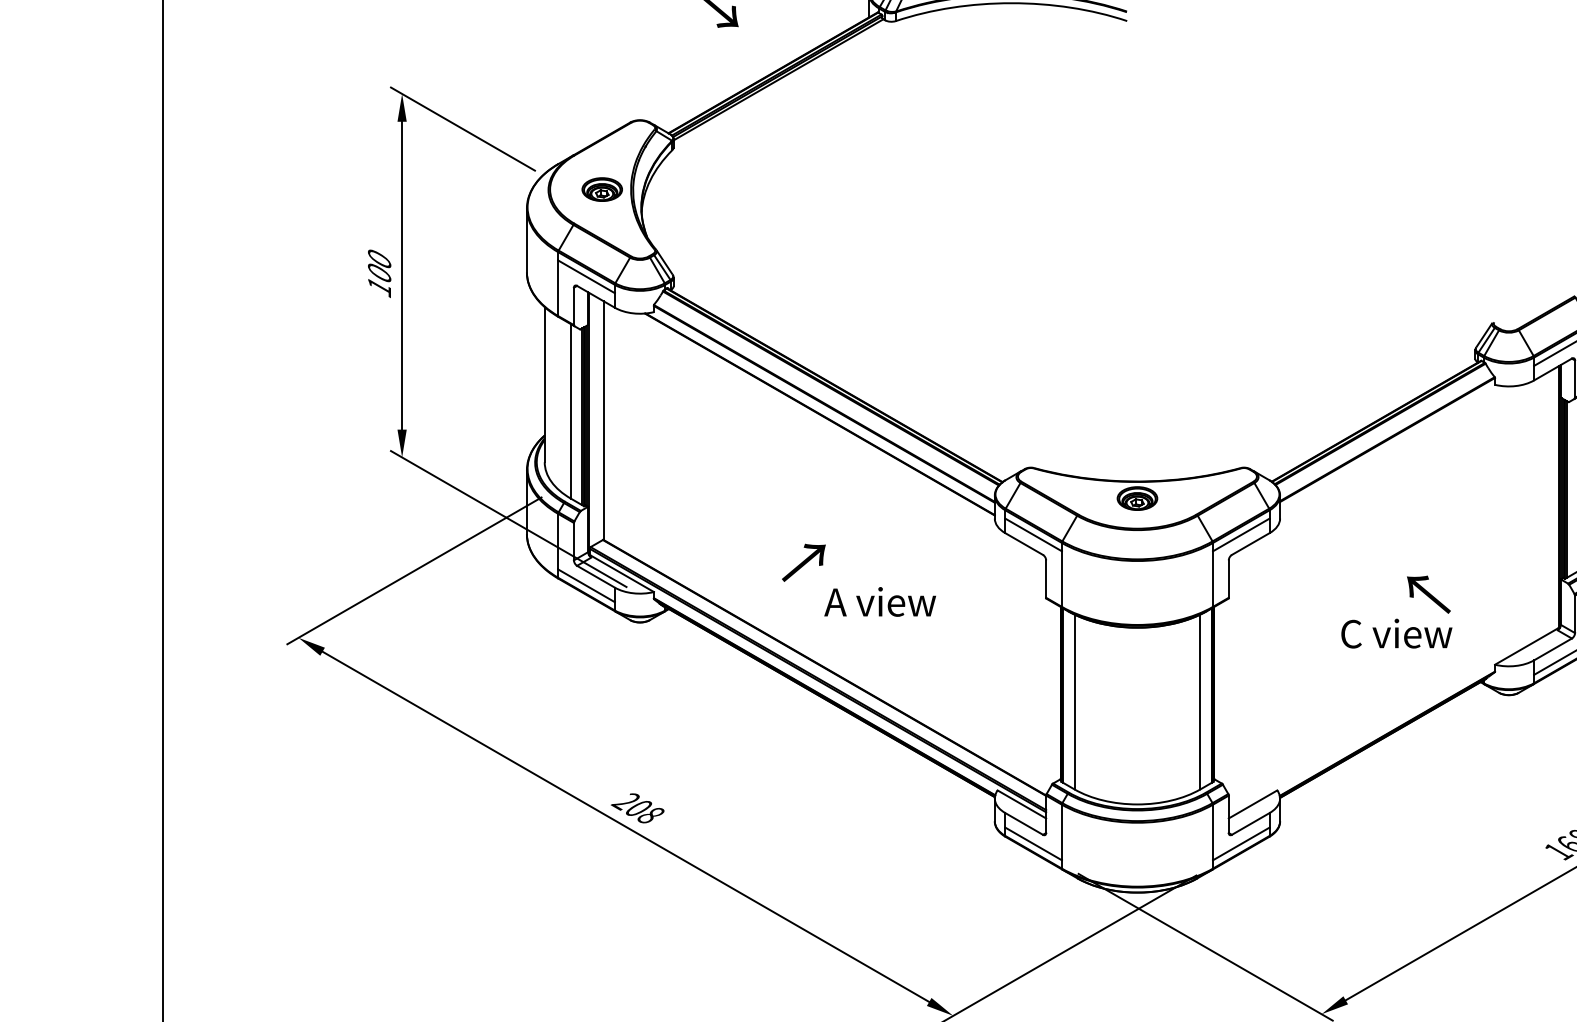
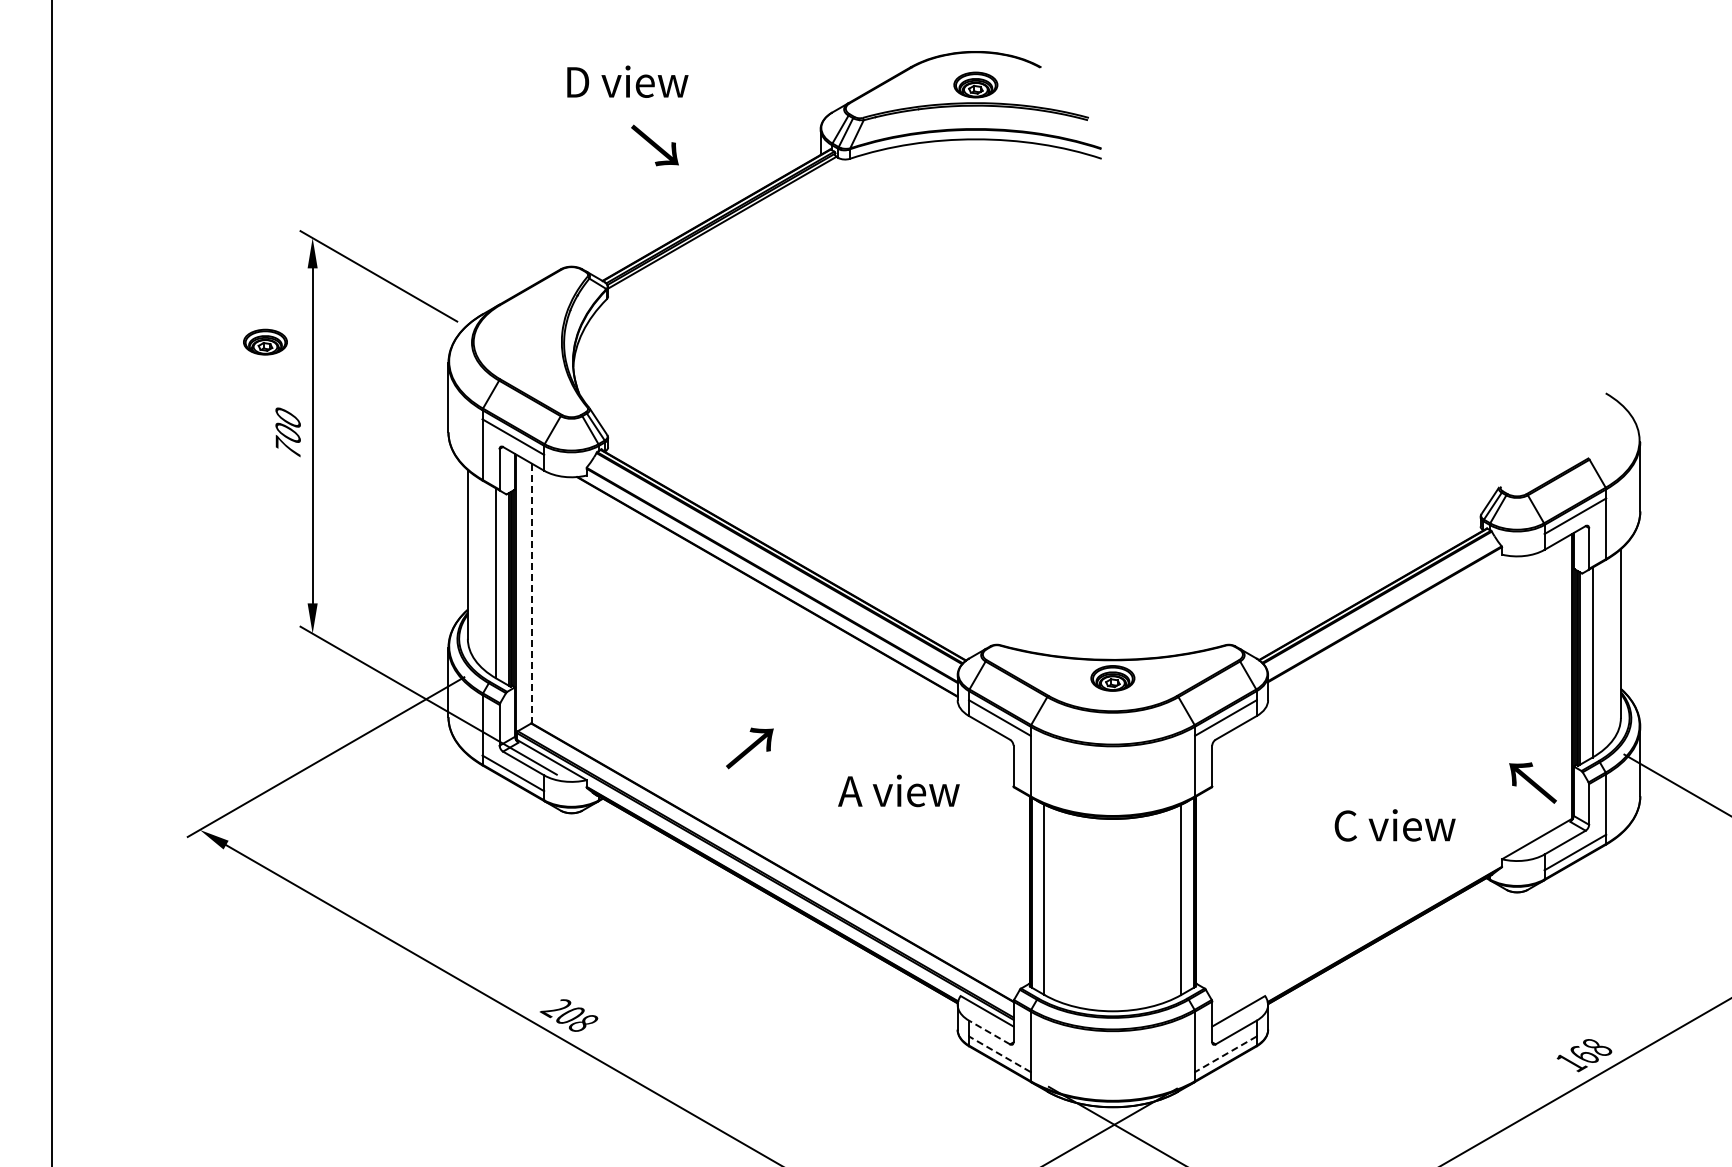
part: (602, 188) -> (265, 341), moved
text: (379, 286) -> (287, 447), 100 -> 700
line: (604, 420) -> (532, 593), solid -> dashed
text: (1428, 594) -> (1532, 782), moved
text: (879, 601) -> (898, 790), moved
line: (1024, 823) -> (989, 1032), solid -> dashed
line: (1033, 844) -> (999, 1054), solid -> dashed
line: (1240, 844) -> (1225, 1054), solid -> dashed

